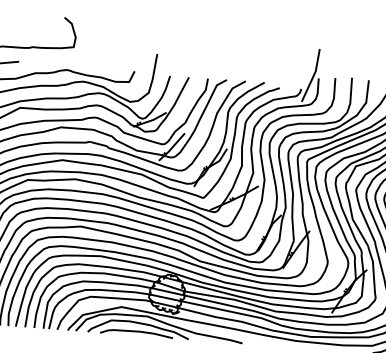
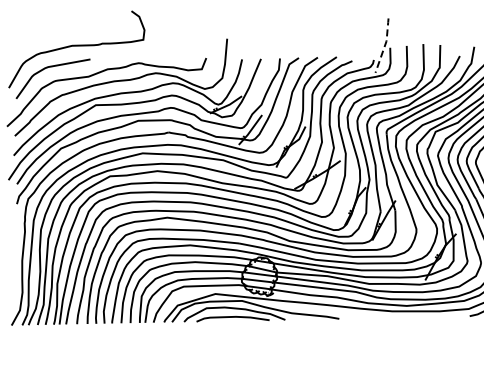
line: (314, 74) -> (385, 44), solid -> dashed

